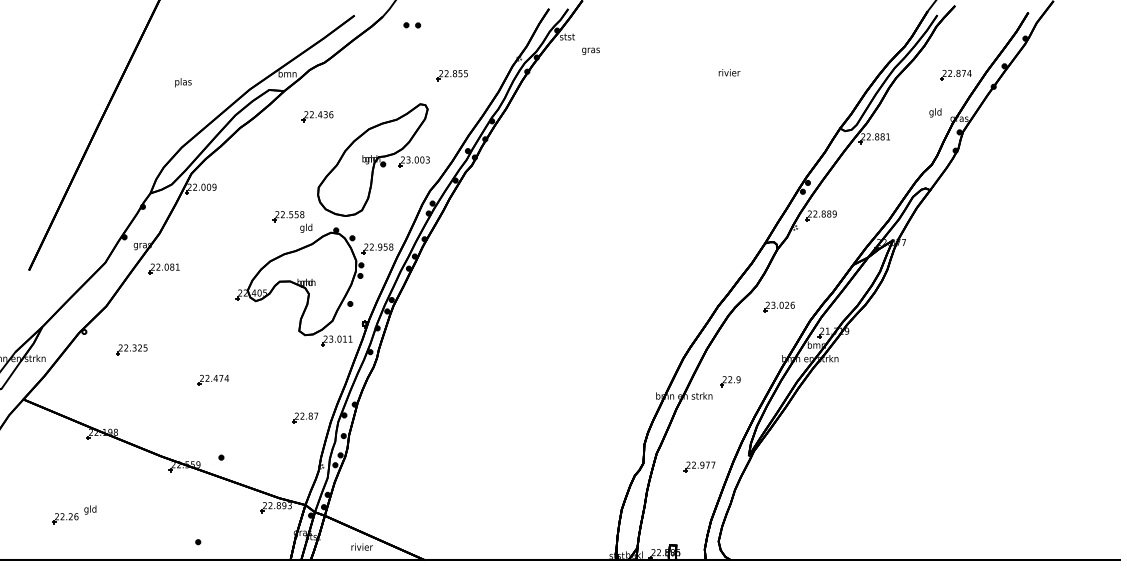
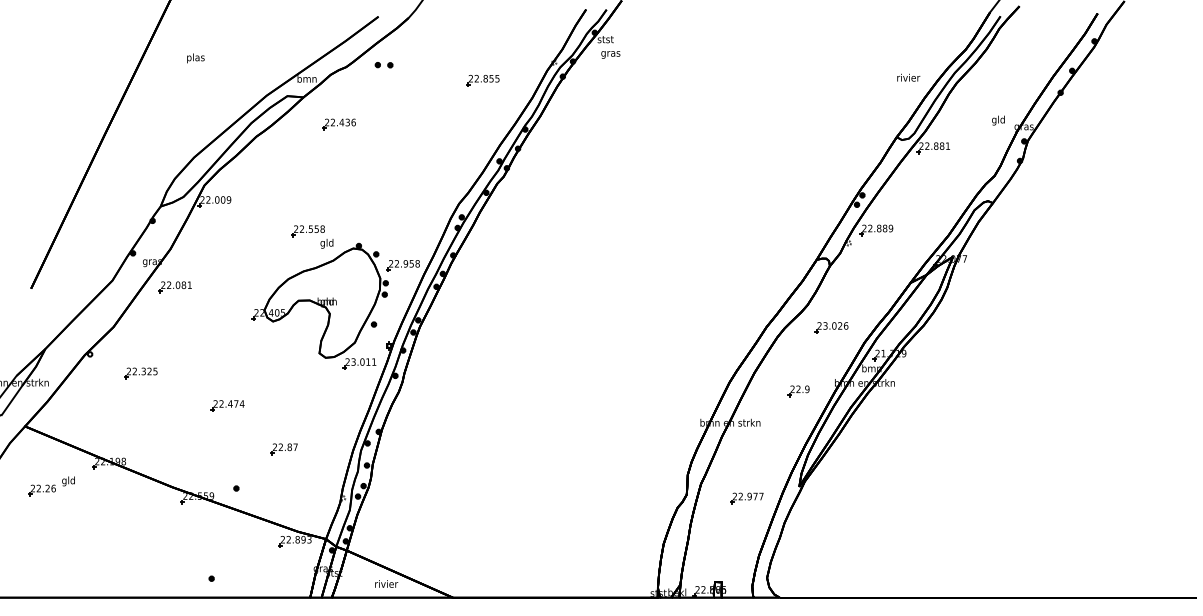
part: (411, 25) -> (383, 65), moved
text: (590, 50) -> (610, 54), moved
text: (729, 72) -> (908, 77), moved
part: (956, 75) -> (1020, 80), removed
text: (183, 82) -> (195, 58), moved
part: (373, 159) -> (398, 170), removed
part: (730, 381) -> (798, 391), moved
part: (304, 418) -> (283, 449), moved
part: (74, 514) -> (51, 486), moved

